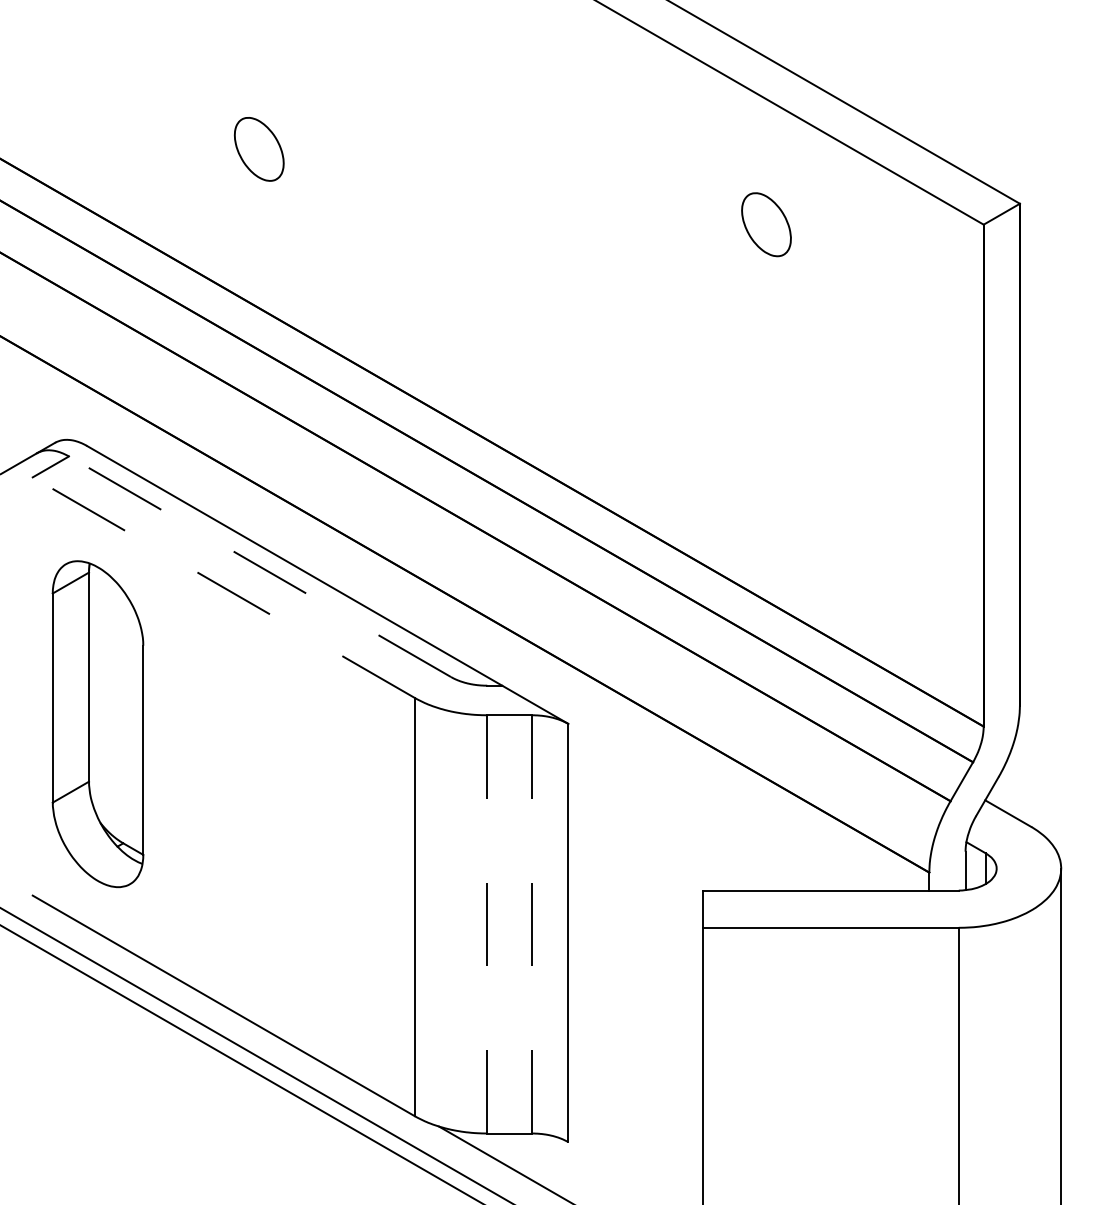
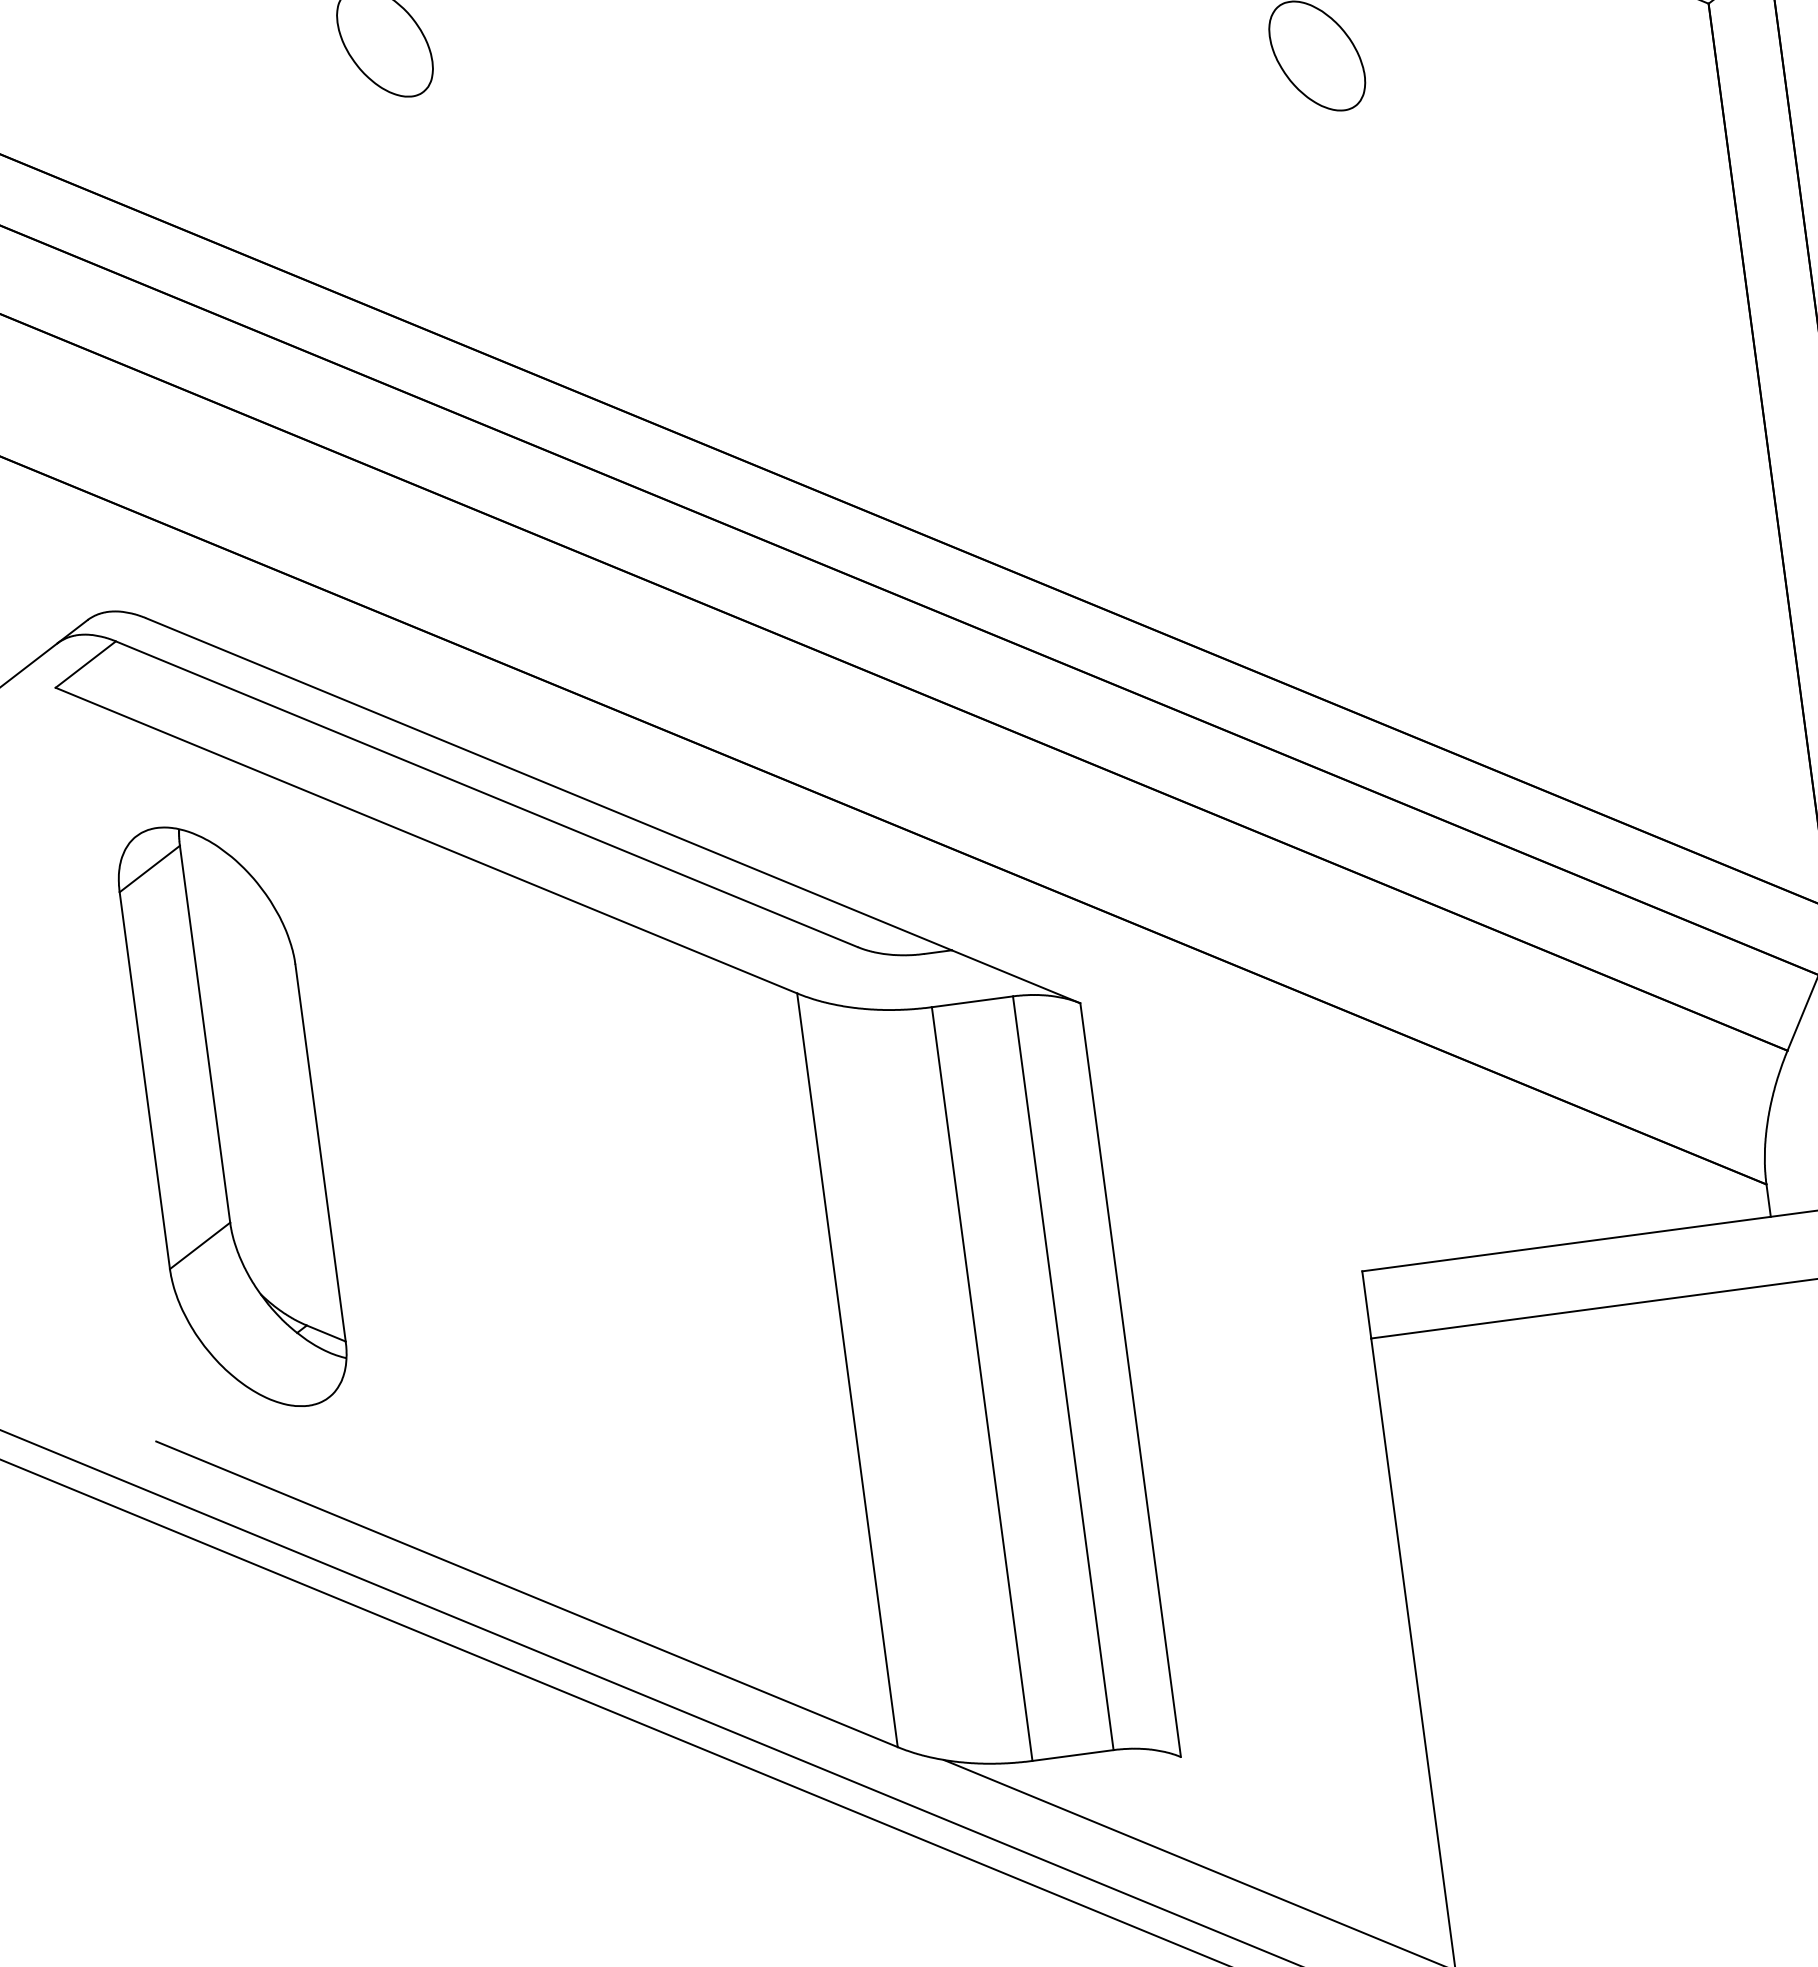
line: (260, 566) -> (487, 793), dashed -> solid
line: (223, 587) -> (425, 840), dashed -> solid
line: (487, 923) -> (982, 1382), dashed -> solid
line: (532, 923) -> (1063, 1371), dashed -> solid

